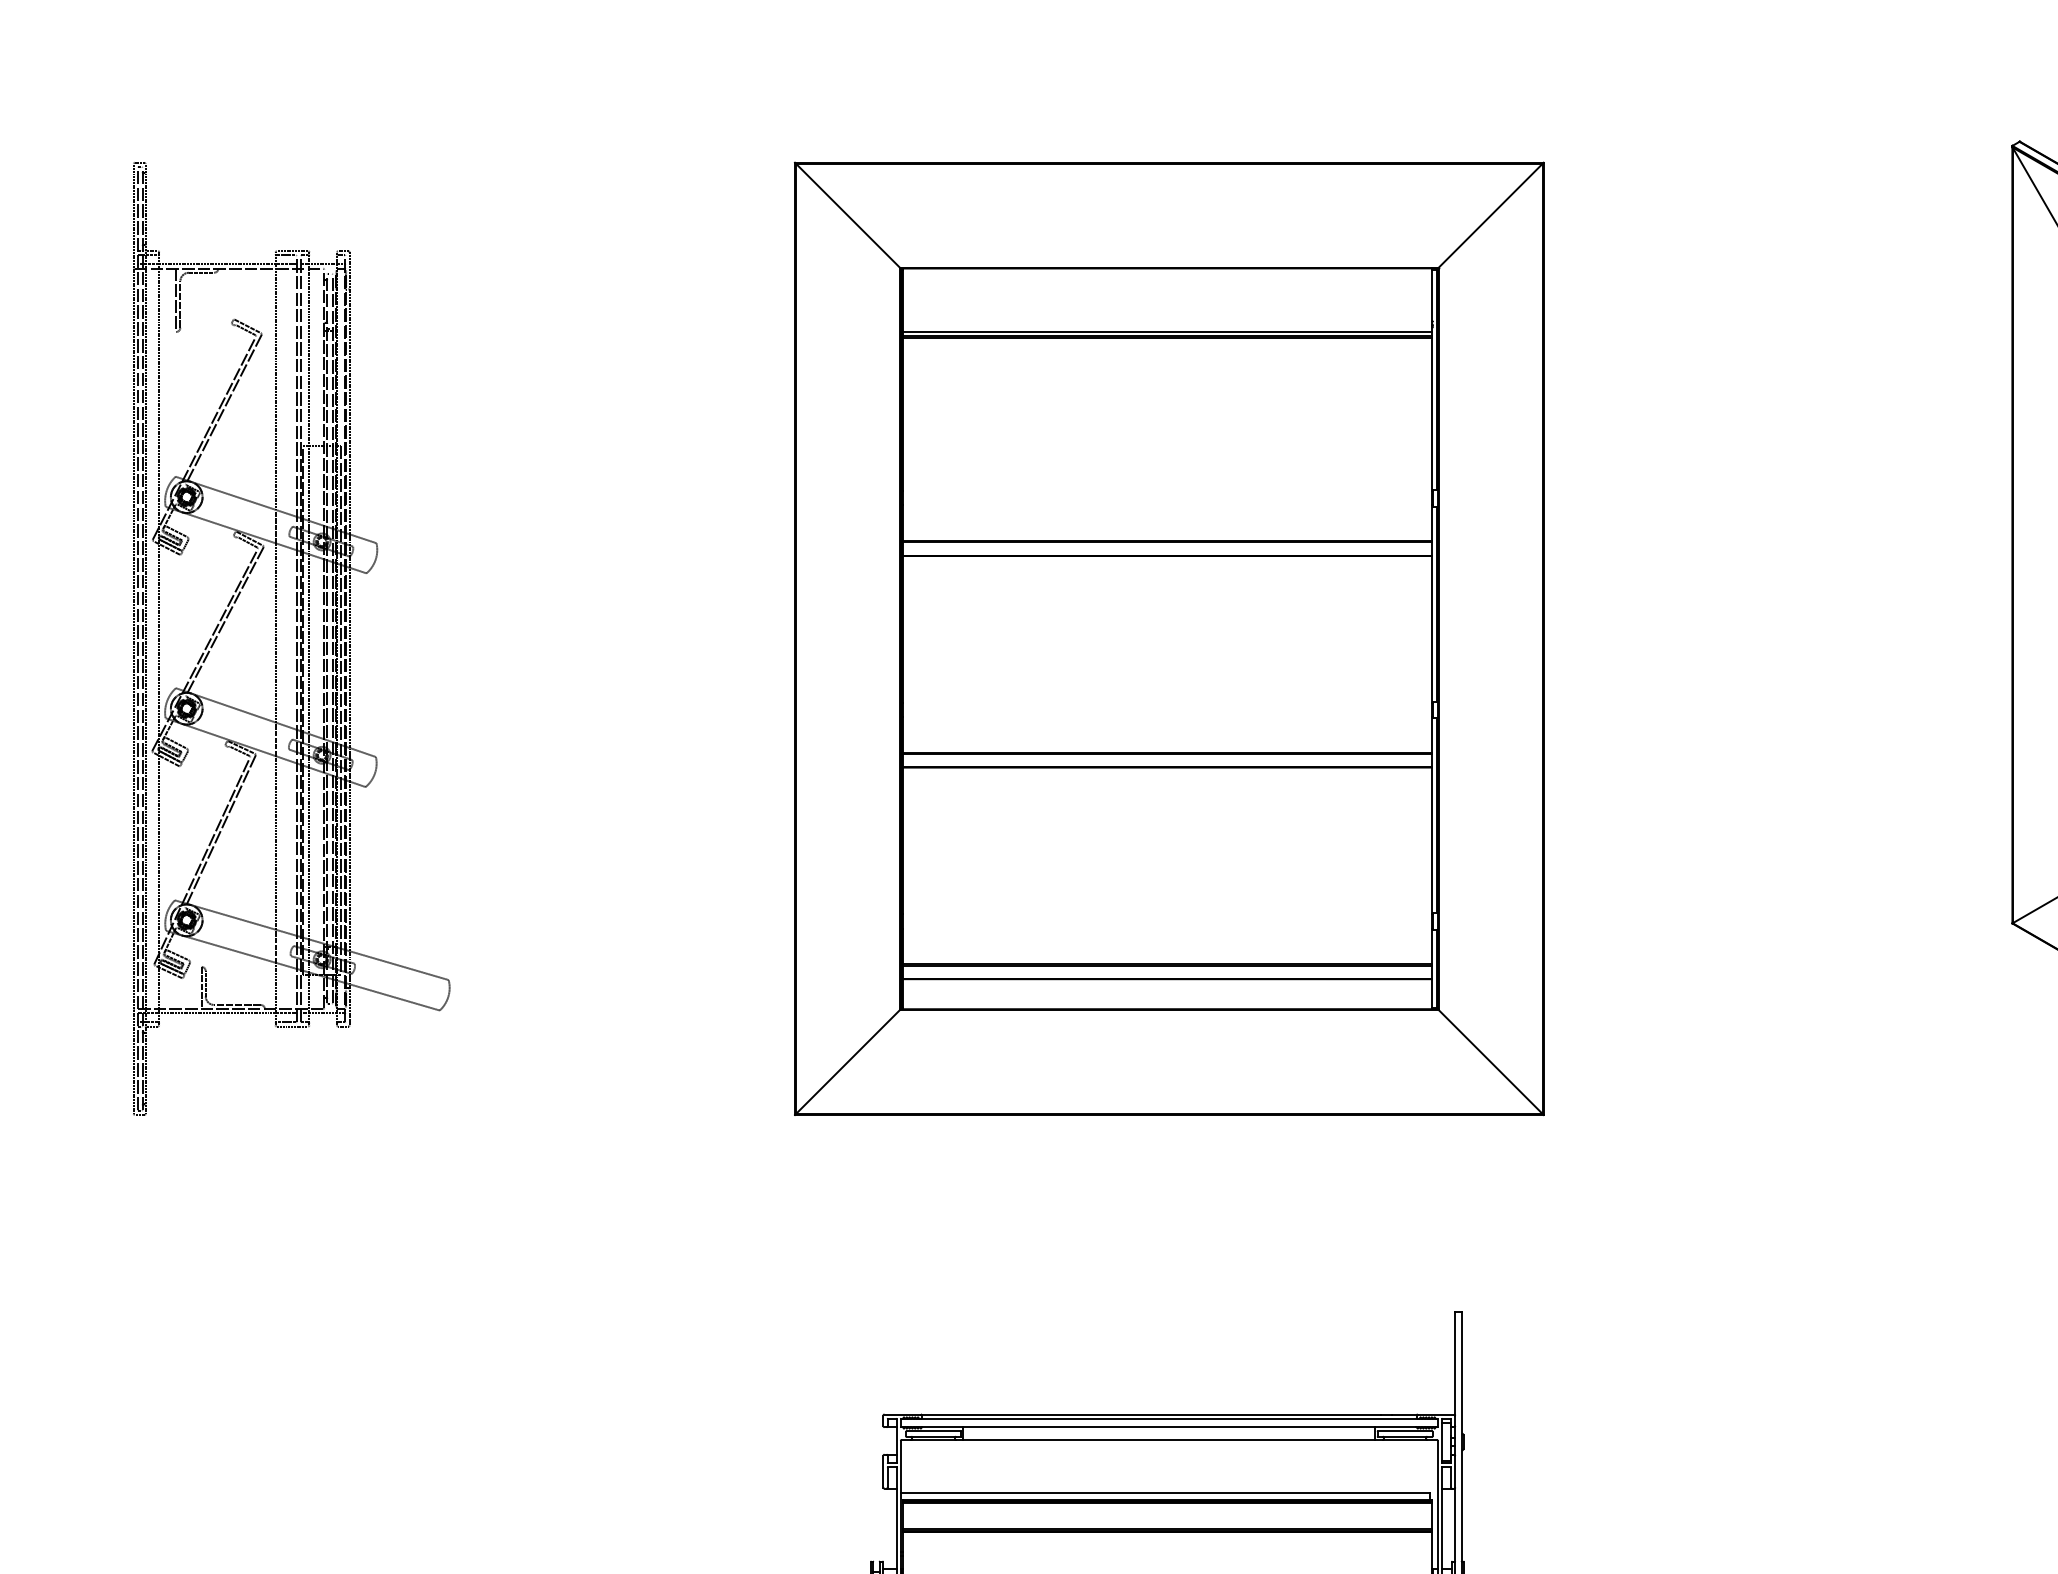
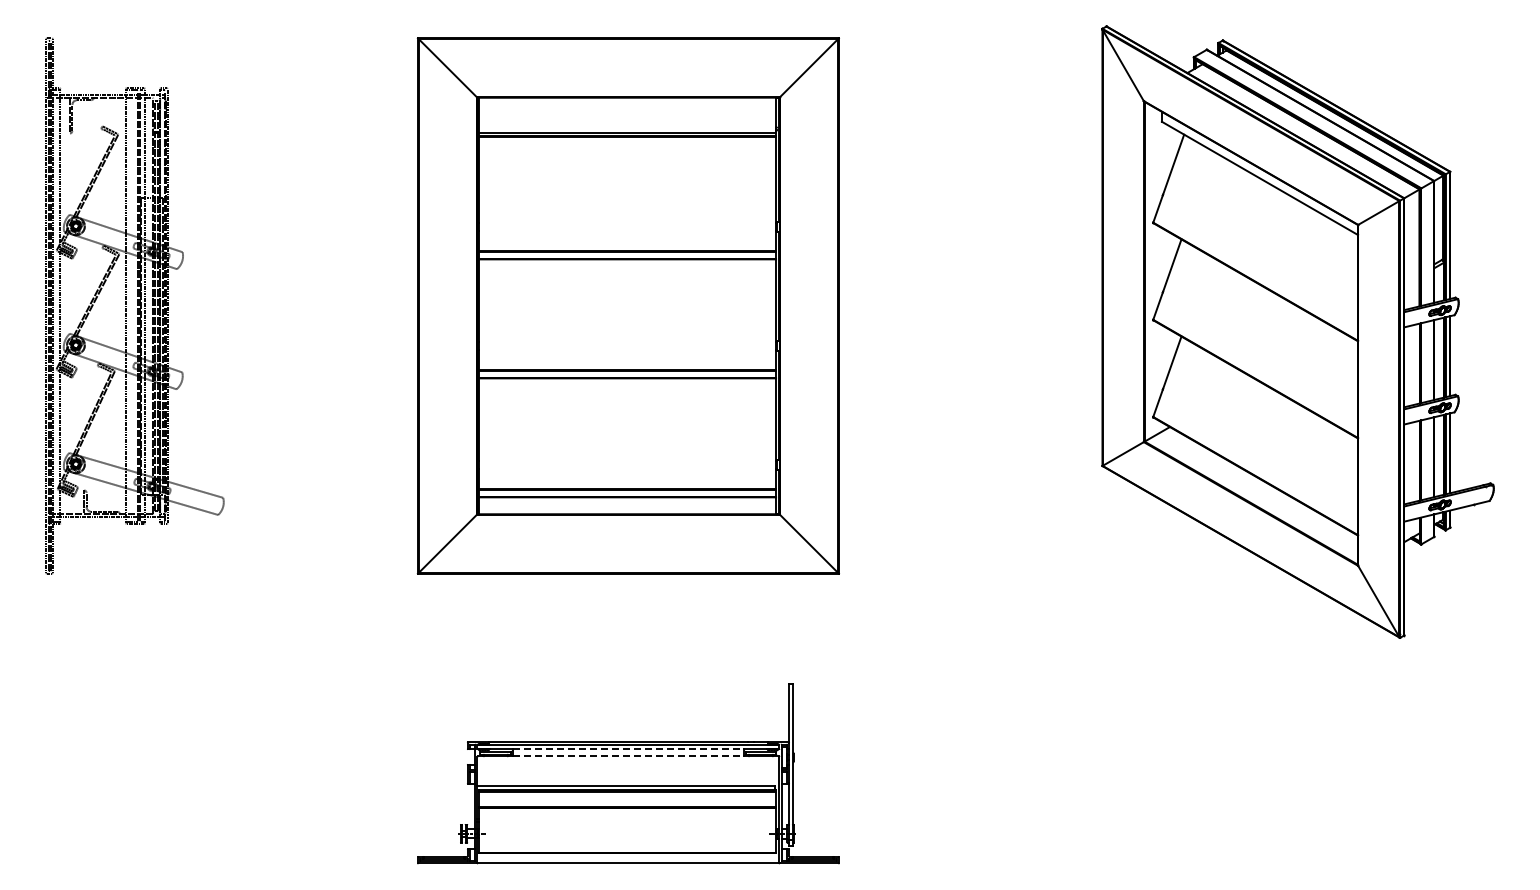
line: (1169, 1427) -> (628, 749), solid -> dashed
line: (1169, 1440) -> (628, 756), solid -> dashed

